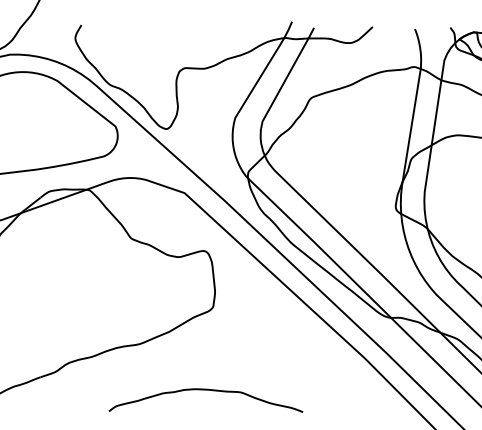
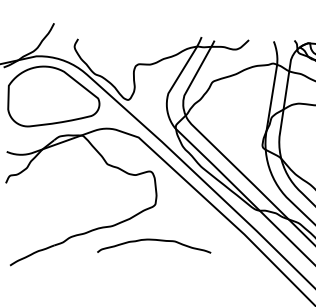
curve: (206, 390) -> (154, 240), moved

